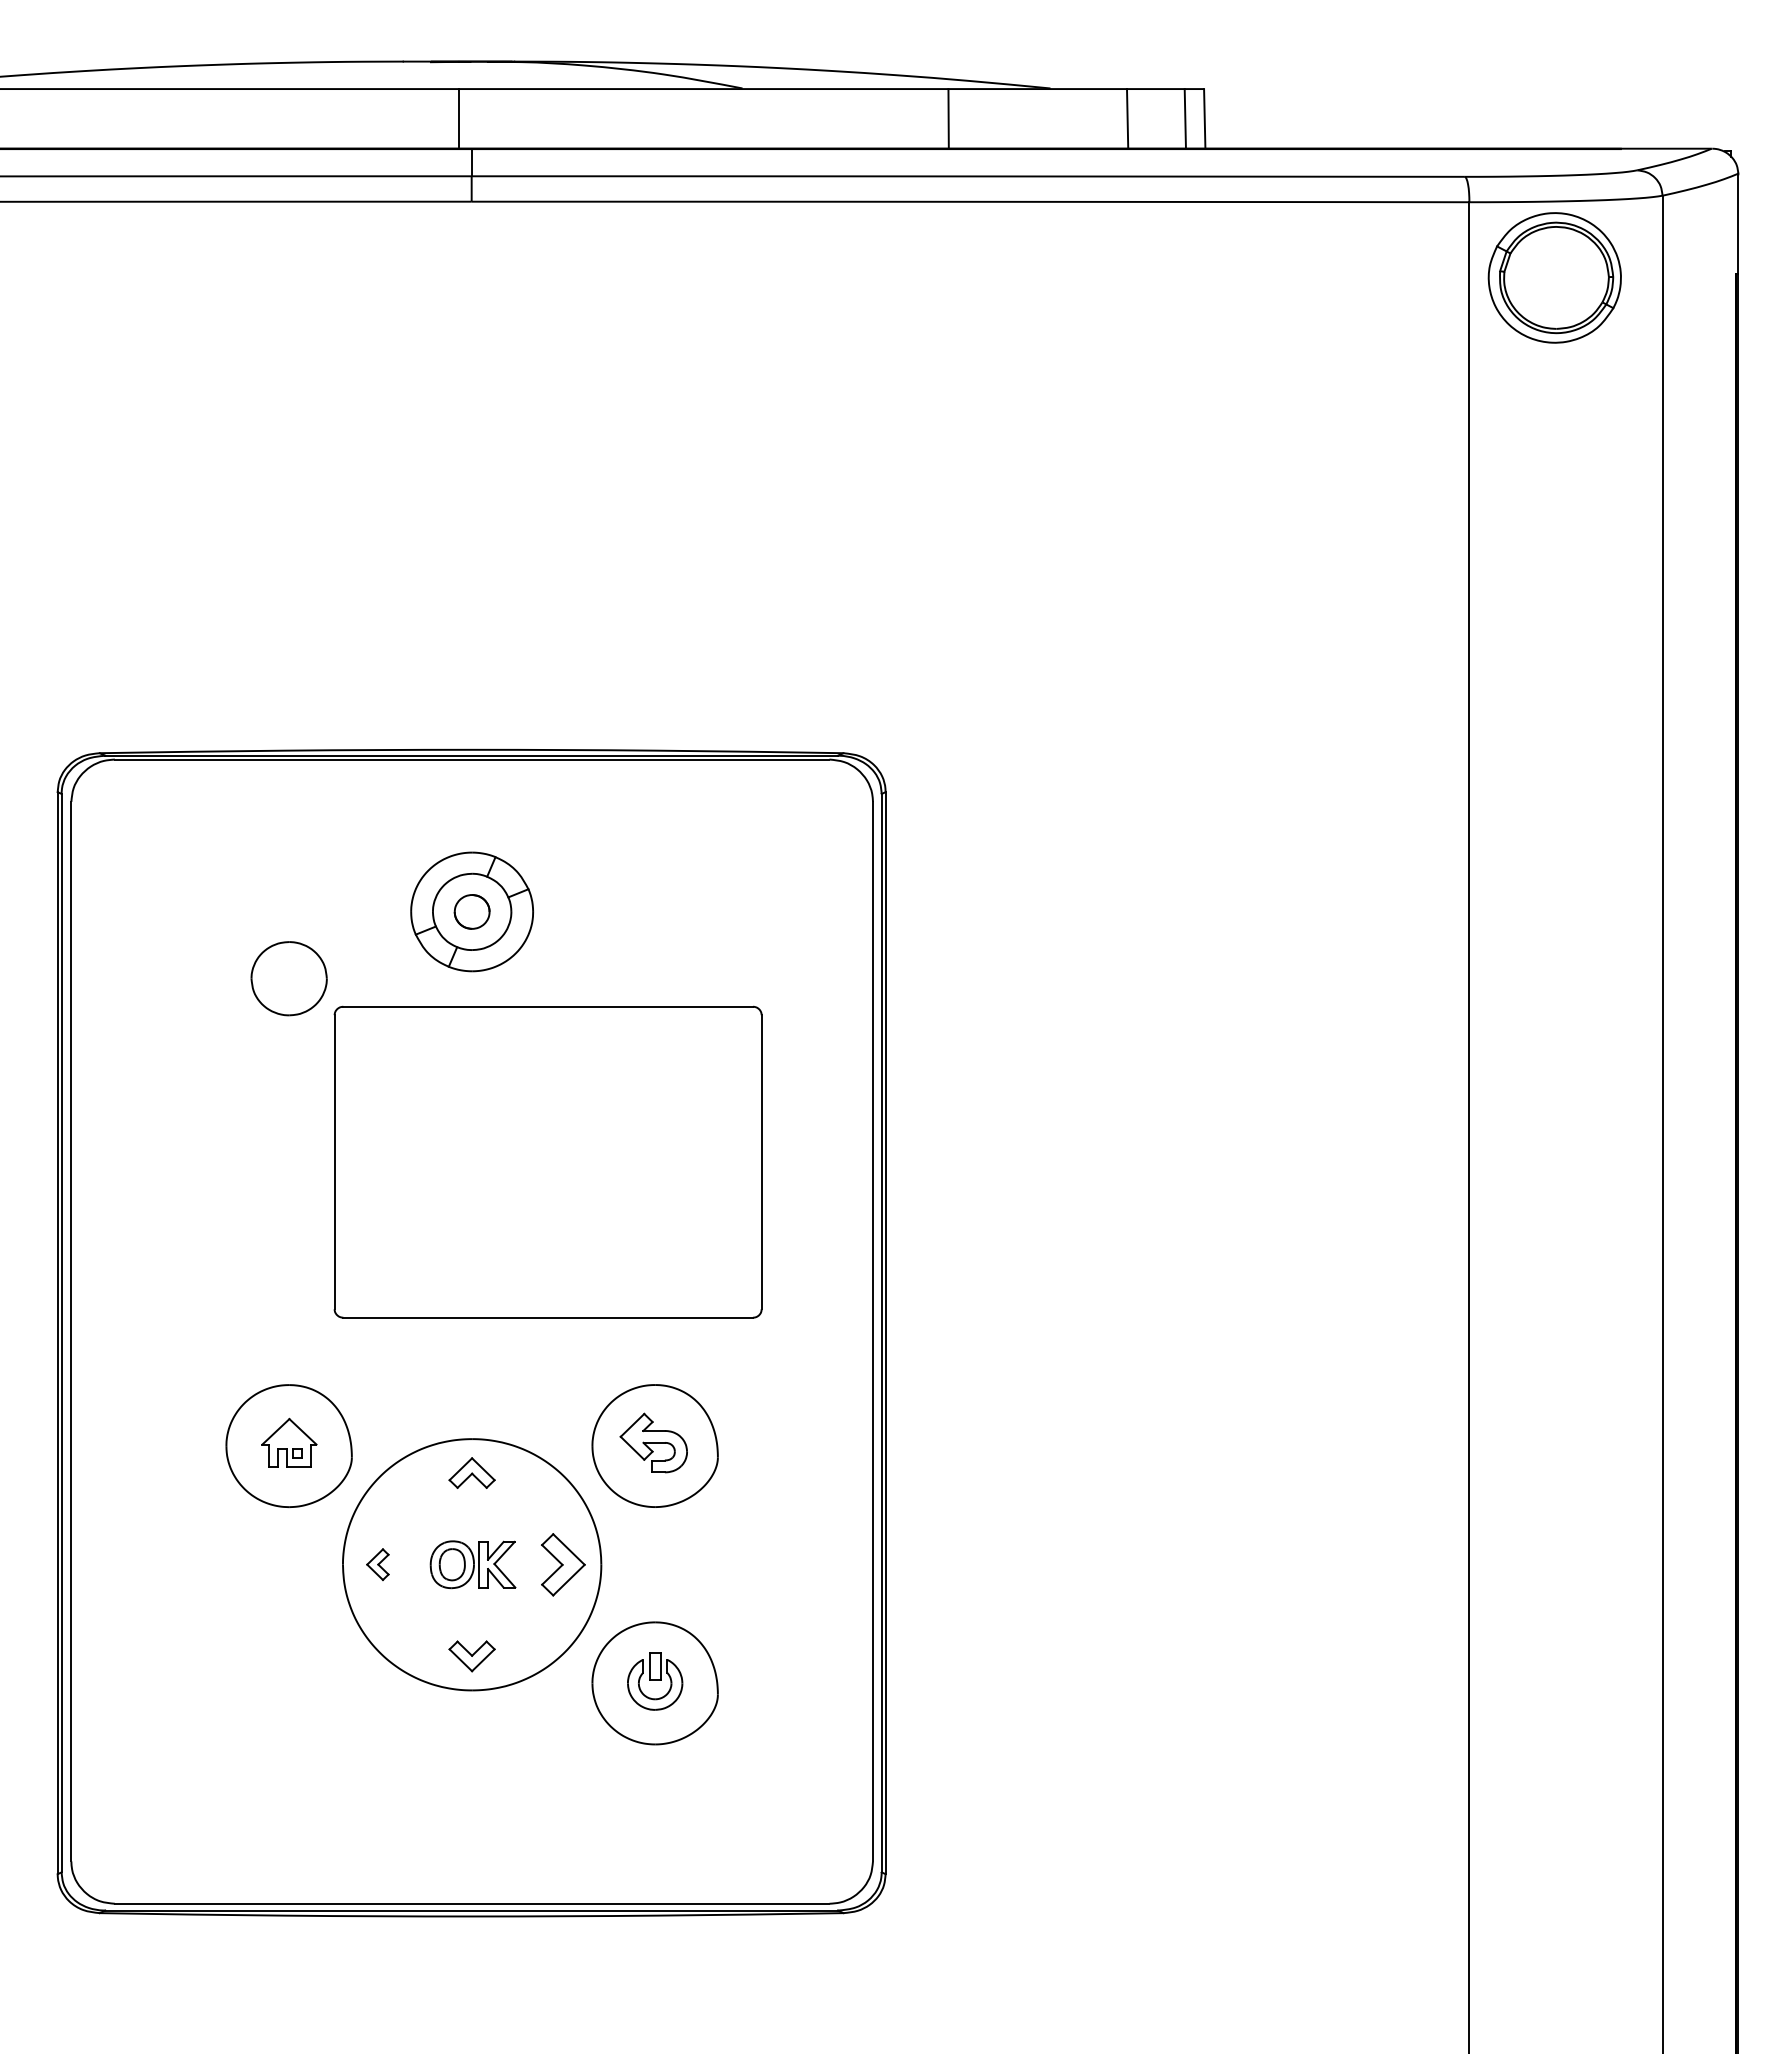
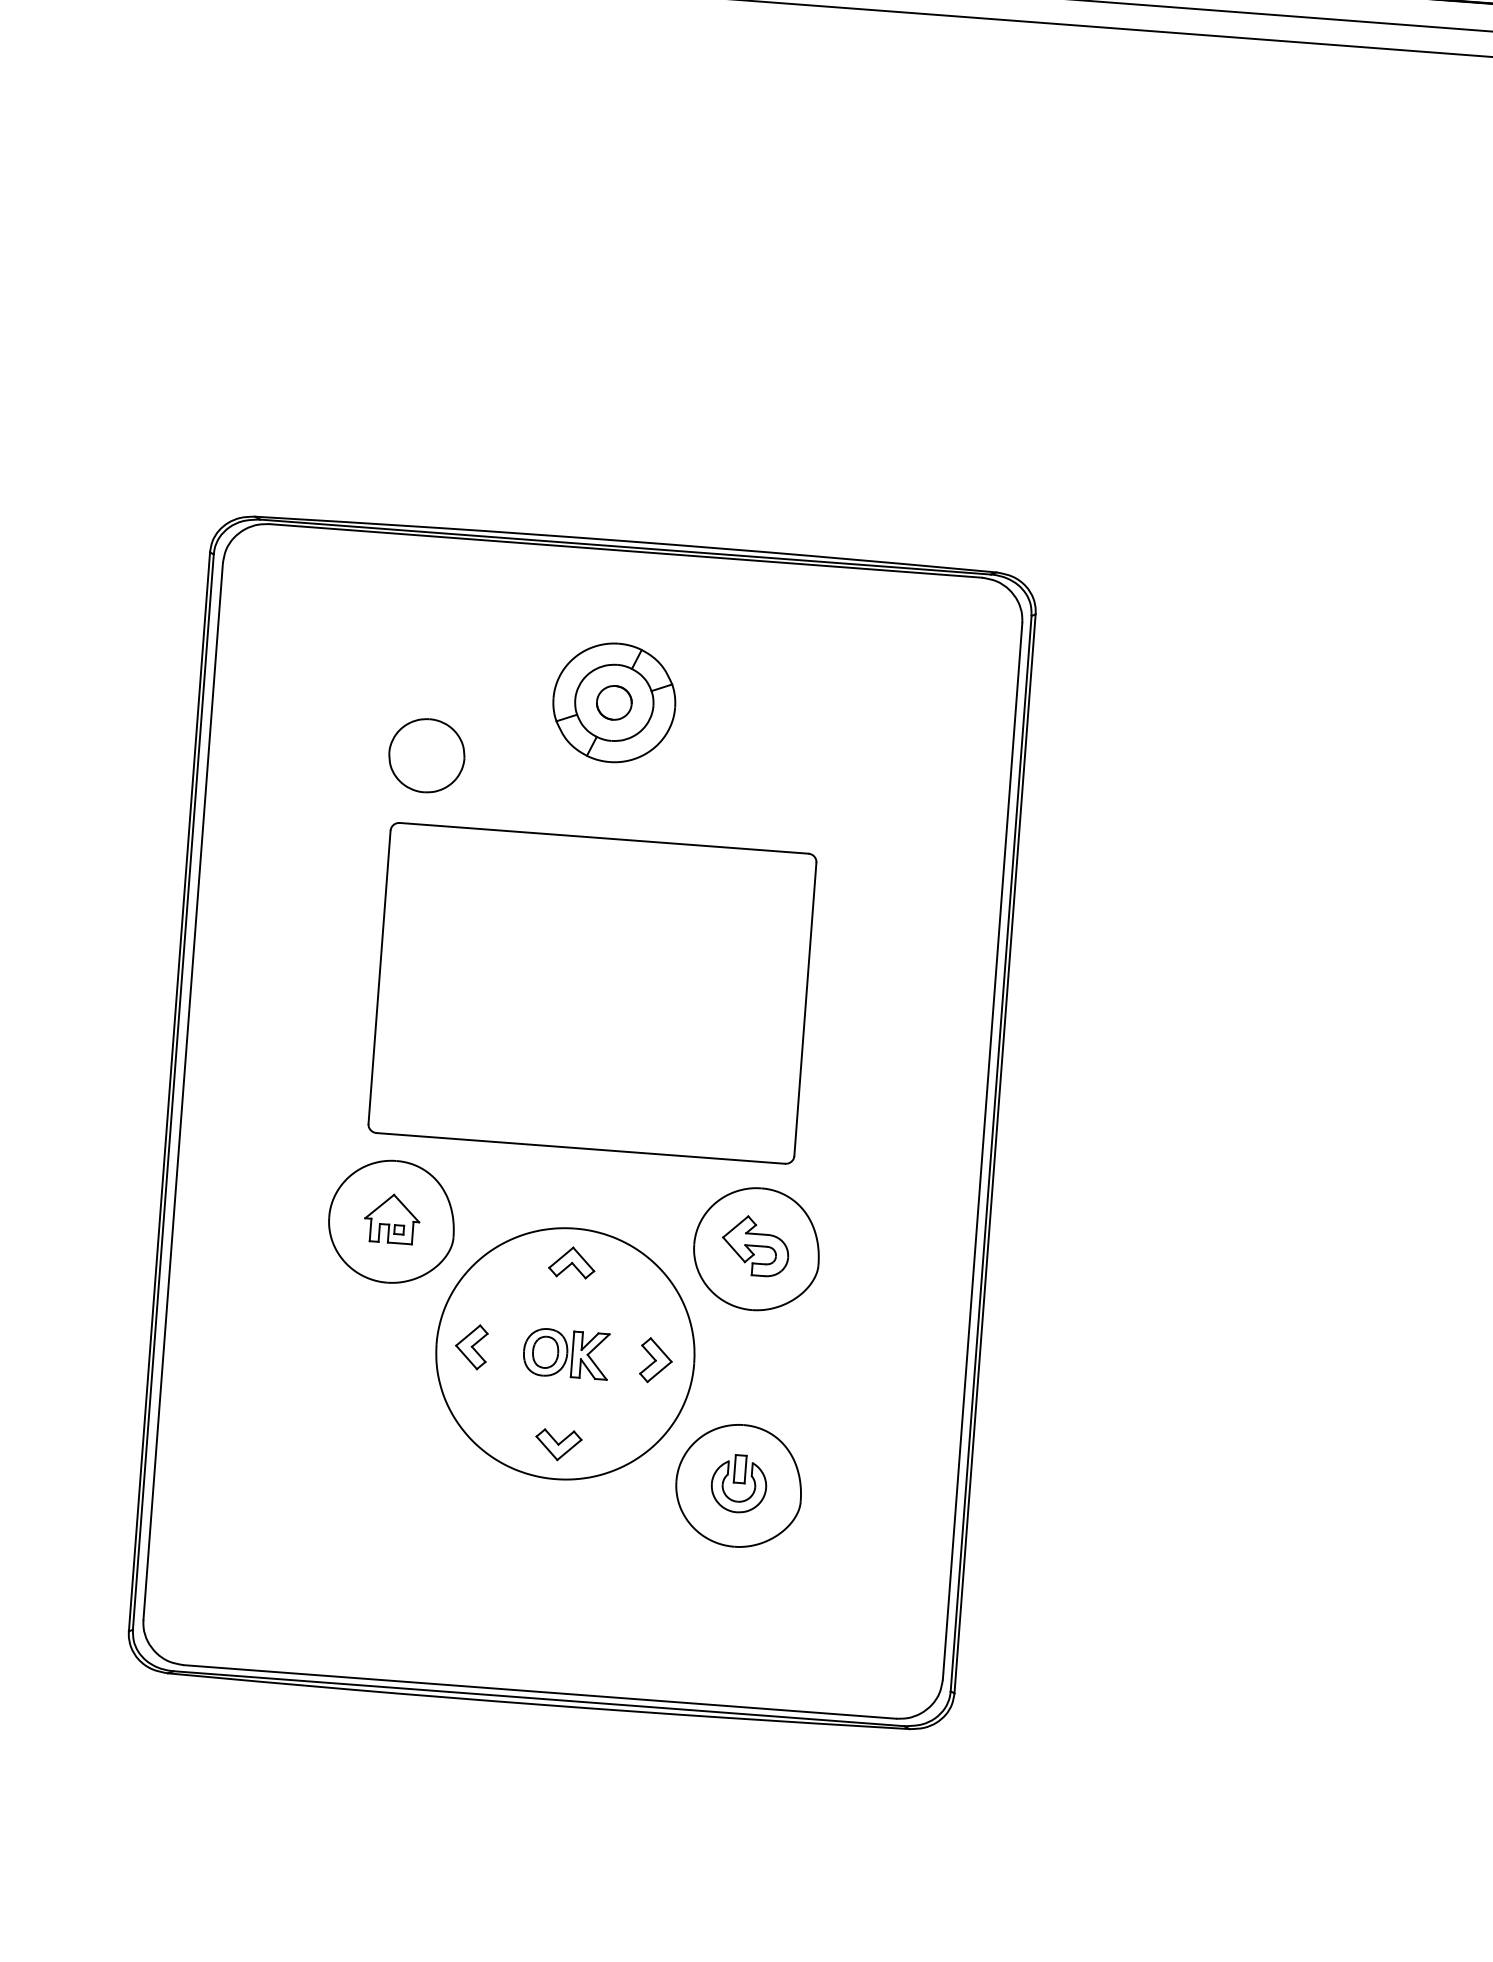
part: (547, 1161) -> (591, 992), moved
part: (377, 1564) -> (471, 1346), size x1.43
part: (563, 1564) -> (656, 1360), size x0.71

